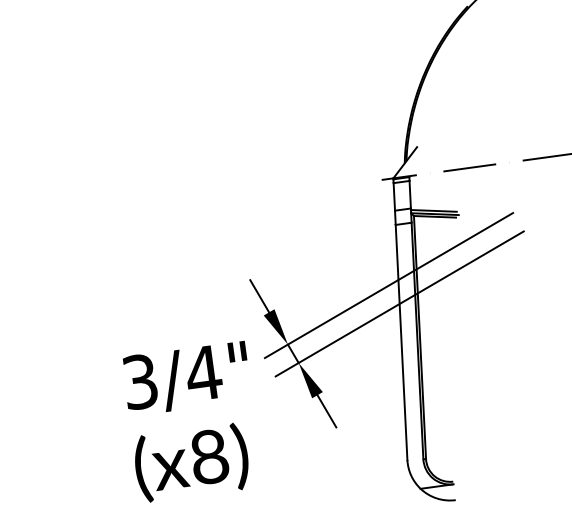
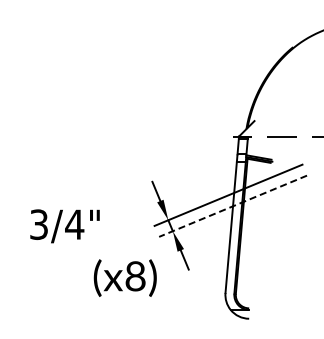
line: (398, 304) -> (232, 206), solid -> dashed
text: (186, 378) -> (64, 226), moved
text: (190, 461) -> (124, 277), moved

